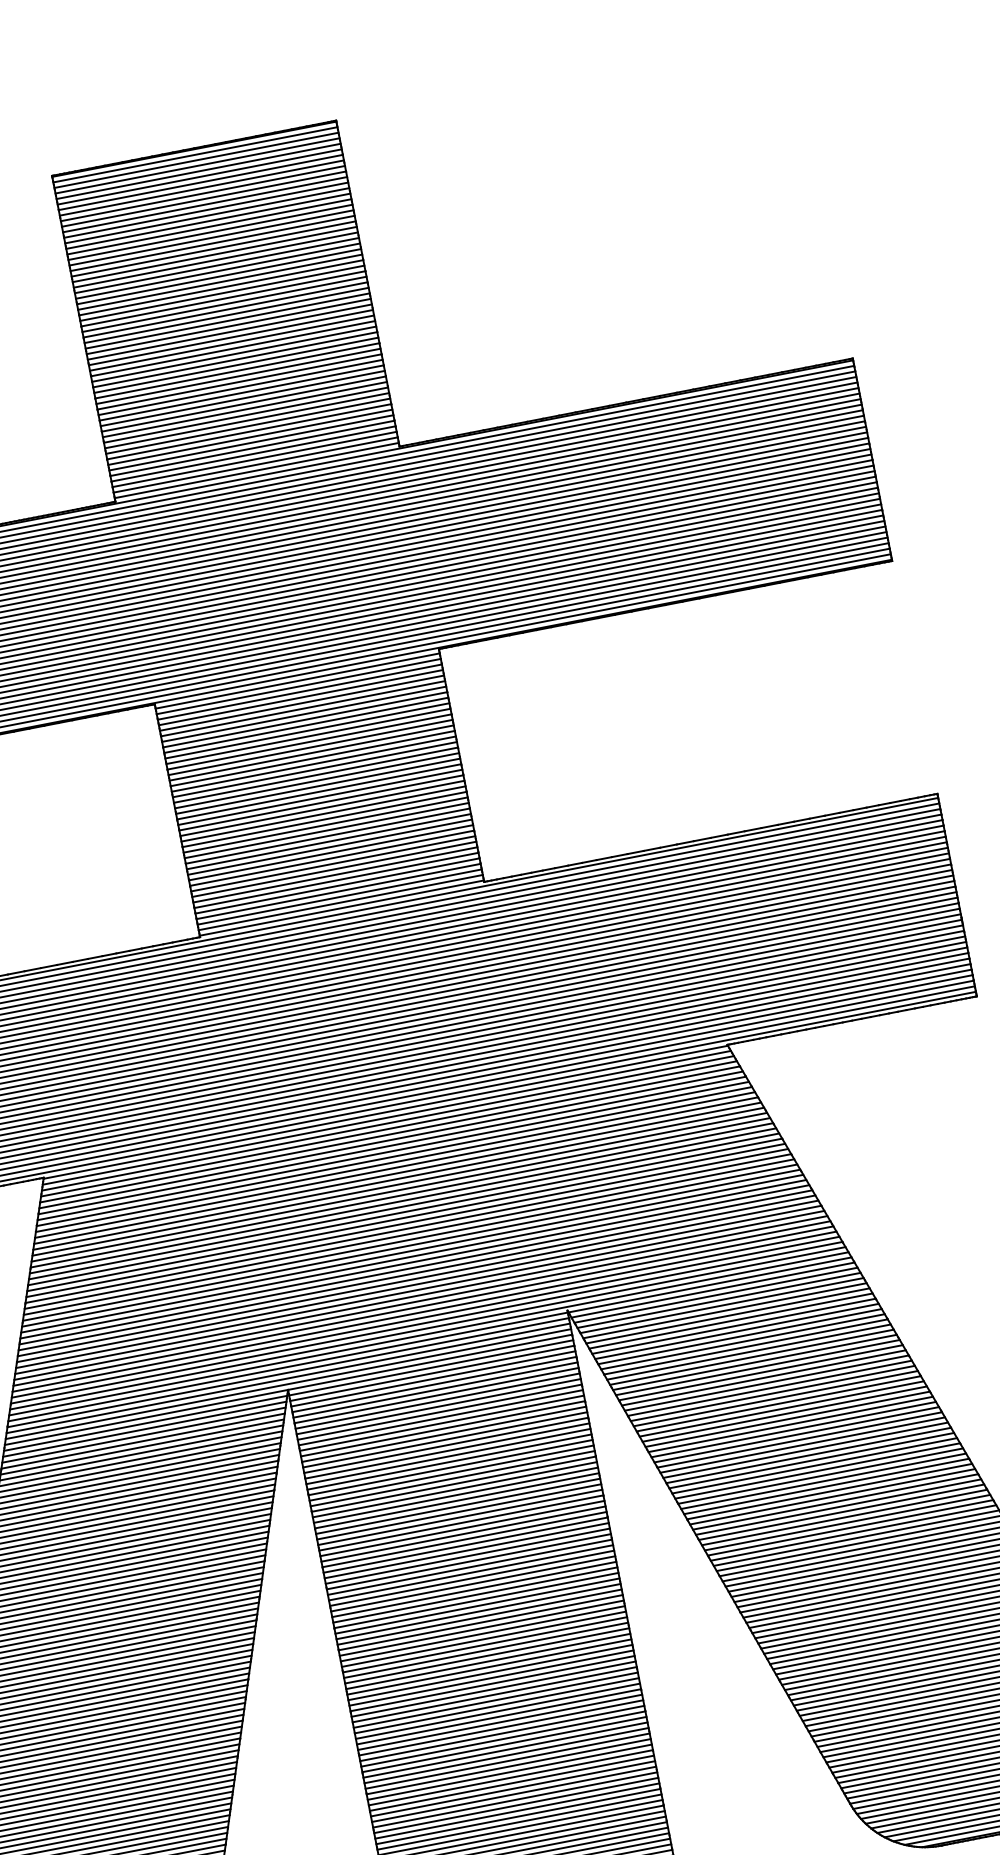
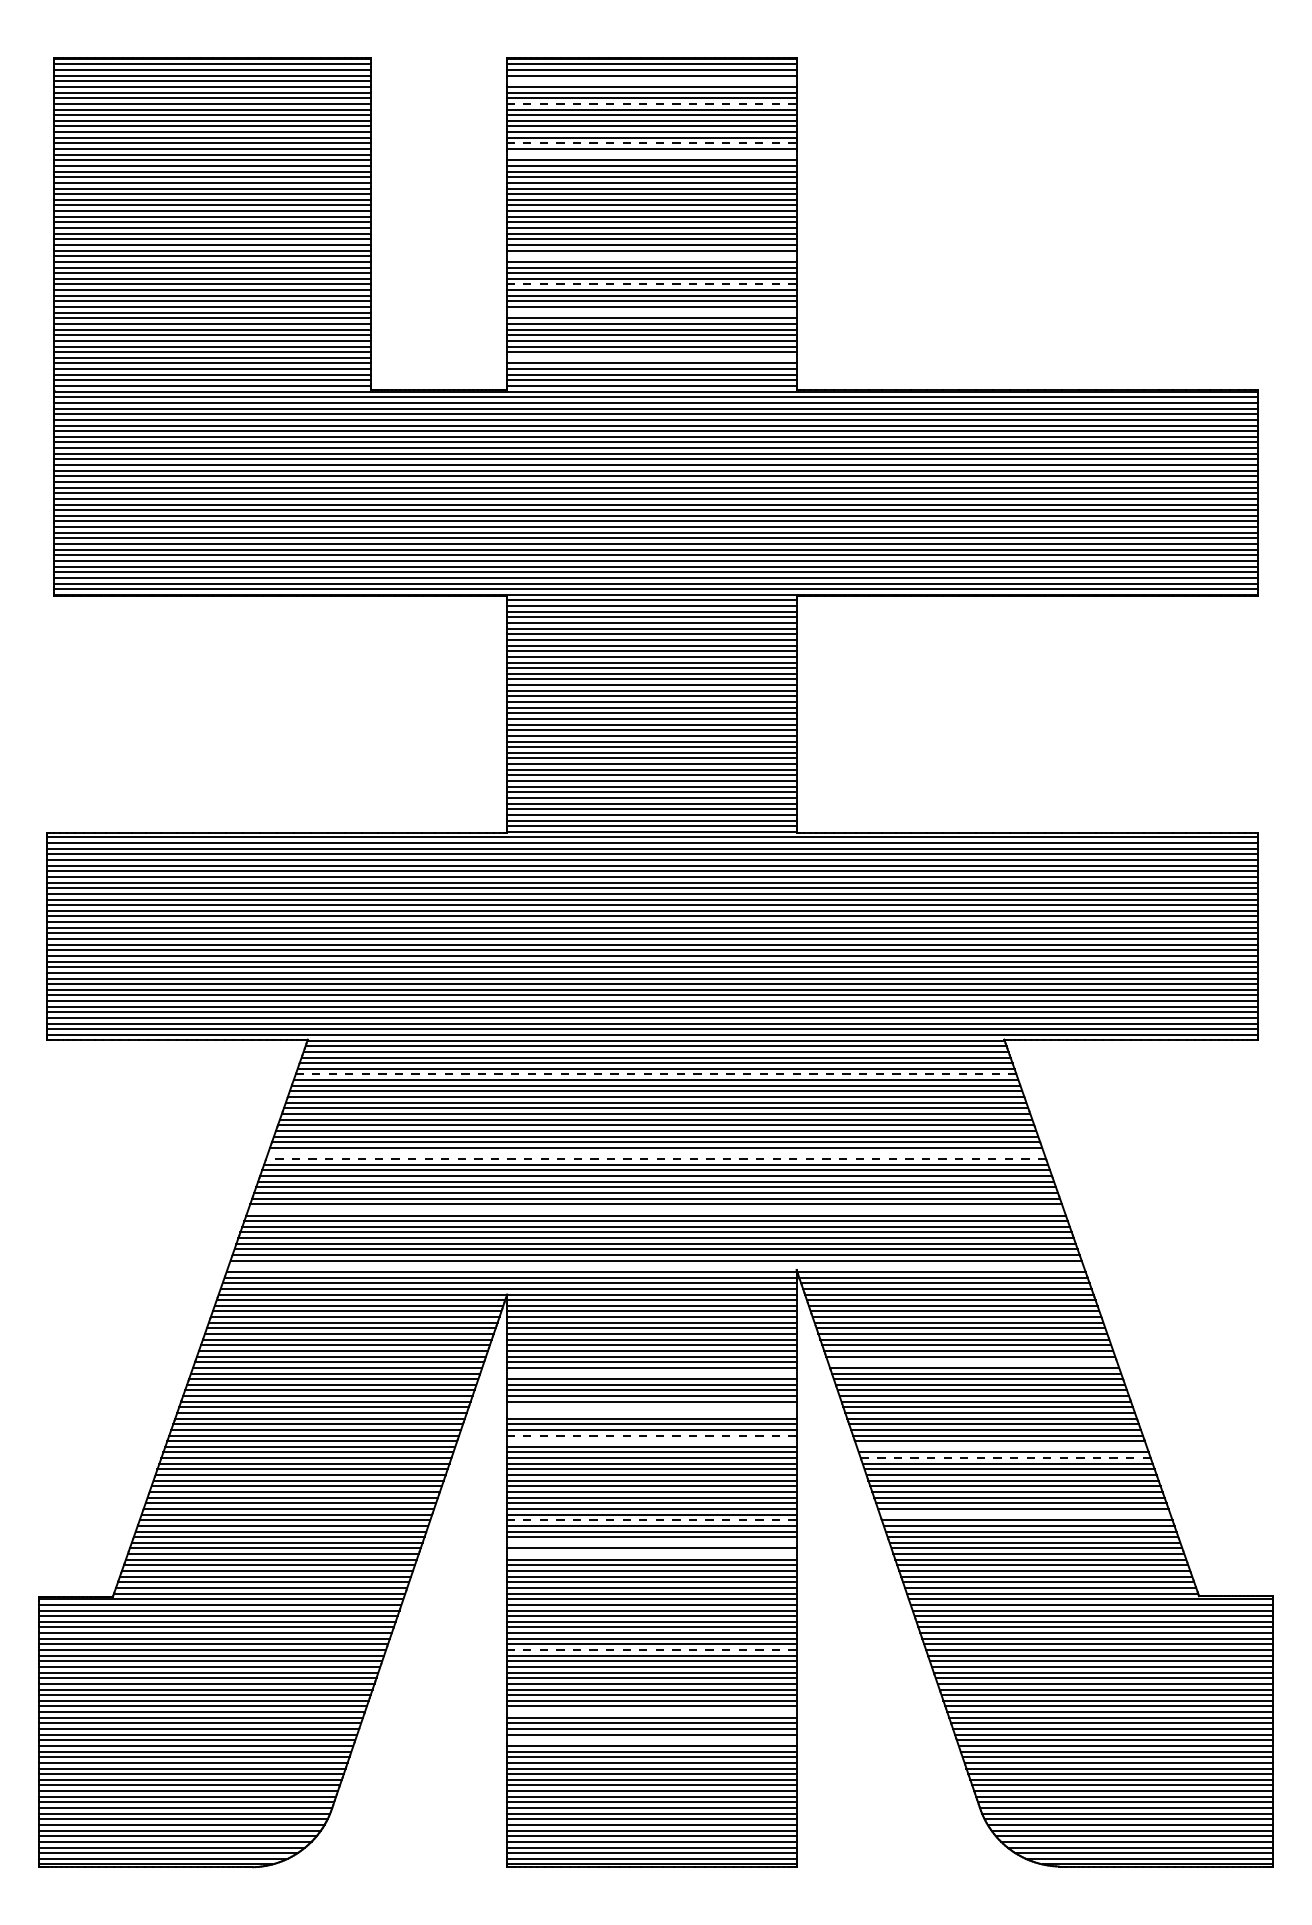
line: (198, 171) -> (651, 81), removed
line: (202, 193) -> (651, 103), solid -> dashed
line: (210, 232) -> (651, 143), solid -> dashed
line: (212, 243) -> (651, 154), removed
line: (231, 343) -> (651, 256), removed
line: (237, 370) -> (651, 284), solid -> dashed
line: (242, 398) -> (651, 312), removed
line: (250, 442) -> (651, 357), removed
line: (391, 1145) -> (655, 1074), solid -> dashed
line: (407, 1223) -> (656, 1153), removed
line: (407, 1229) -> (655, 1159), solid -> dashed
line: (417, 1278) -> (655, 1209), removed
line: (428, 1334) -> (655, 1266), removed
line: (757, 1367) -> (972, 1362), removed
line: (444, 1439) -> (651, 1373), removed
line: (802, 1444) -> (1001, 1446), removed
line: (808, 1455) -> (1005, 1458), solid -> dashed
line: (451, 1473) -> (651, 1407), removed
line: (452, 1479) -> (651, 1413), removed
line: (456, 1500) -> (651, 1435), solid -> dashed
line: (457, 1506) -> (651, 1441), removed
line: (838, 1506) -> (1025, 1514), removed
line: (472, 1584) -> (651, 1520), solid -> dashed
line: (477, 1605) -> (651, 1542), removed
line: (479, 1617) -> (651, 1554), removed
line: (497, 1711) -> (651, 1650), solid -> dashed
line: (509, 1772) -> (651, 1712), removed
line: (514, 1800) -> (651, 1740), removed

